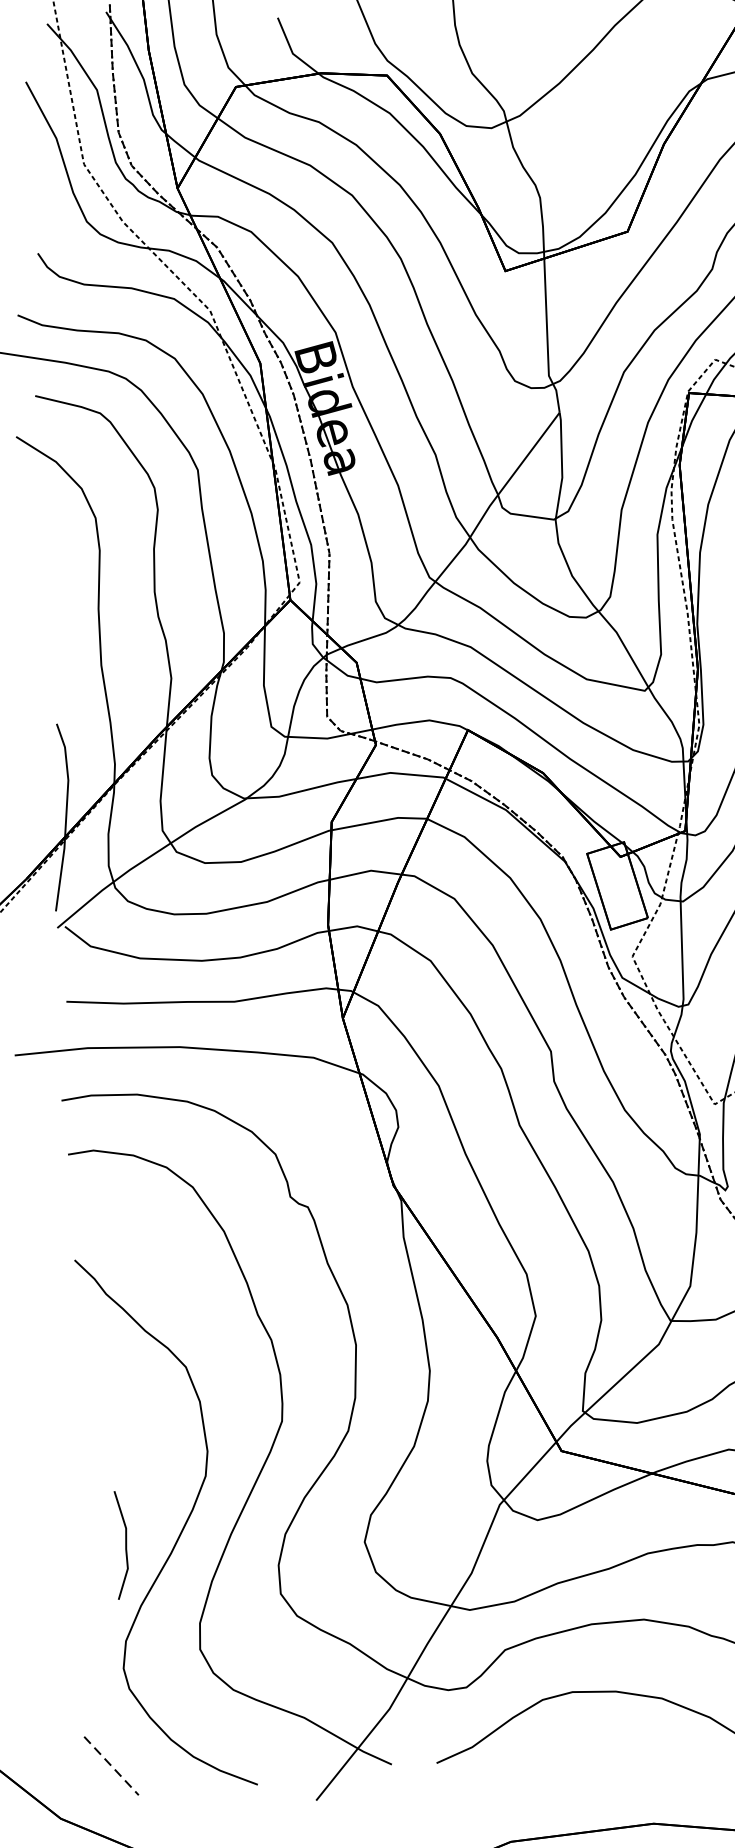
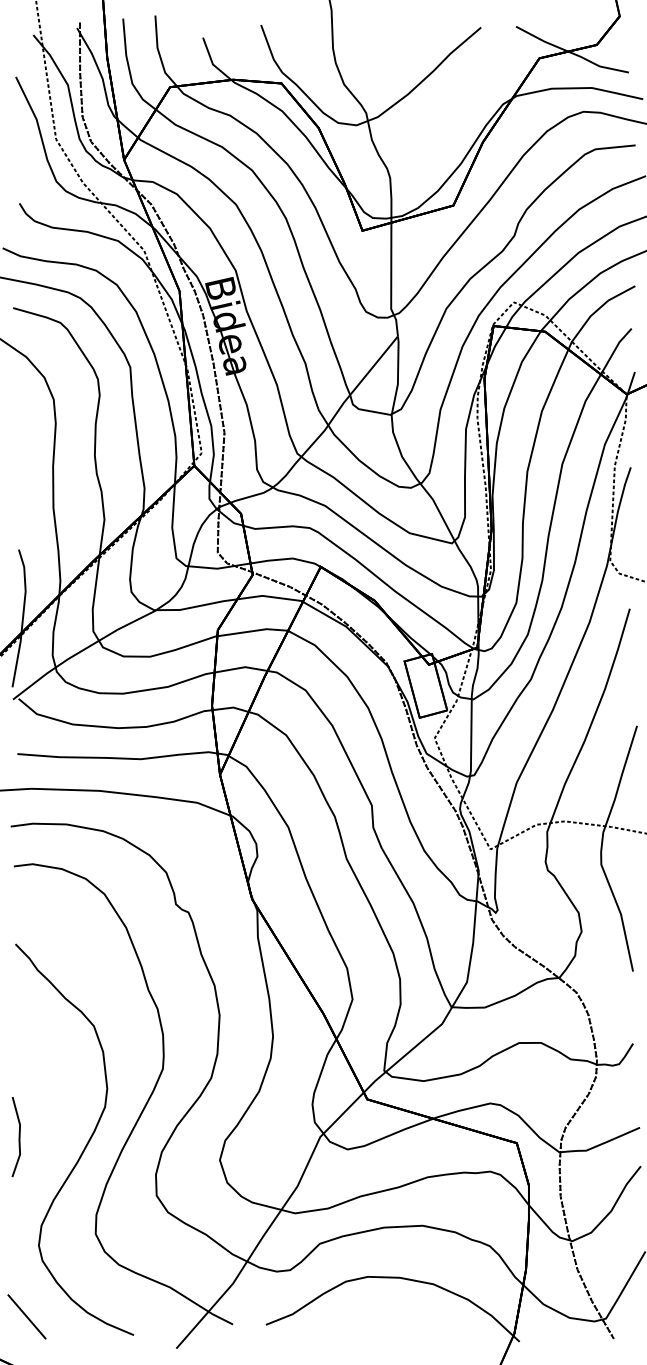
line: (124, 1545) -> (18, 1137), moved
line: (112, 1766) -> (27, 1317), dashed -> solid

